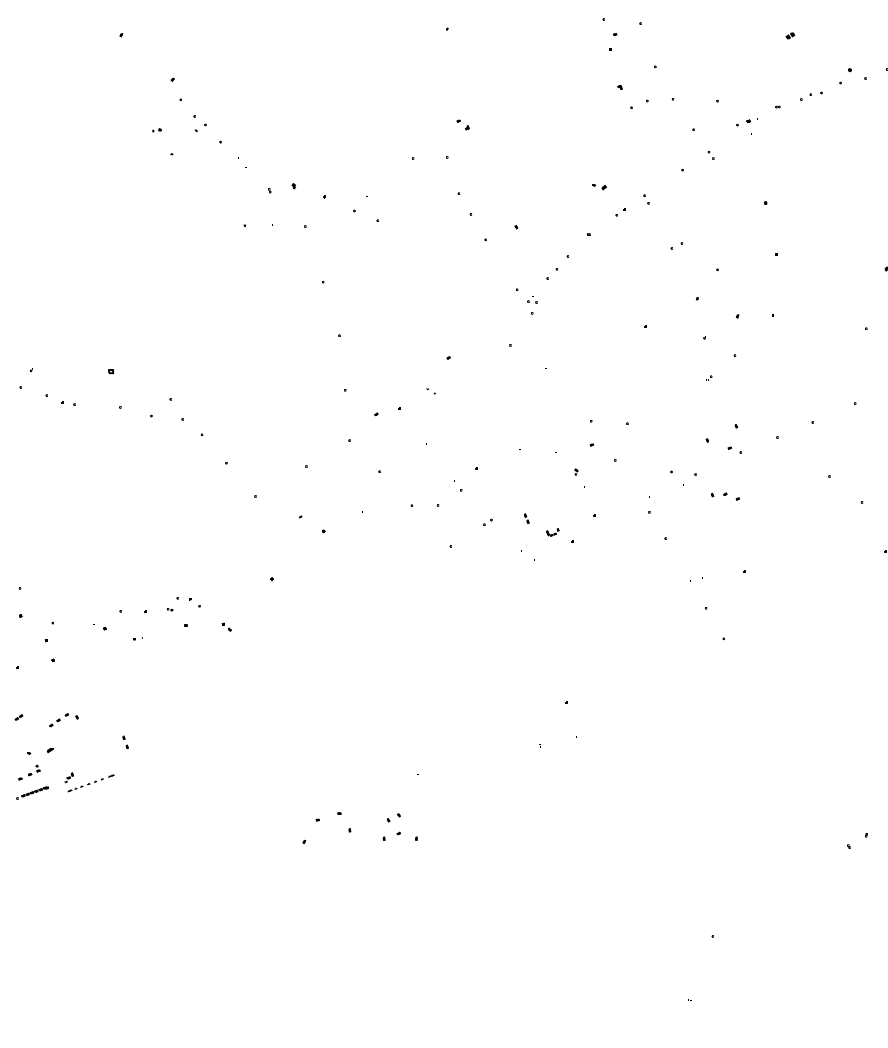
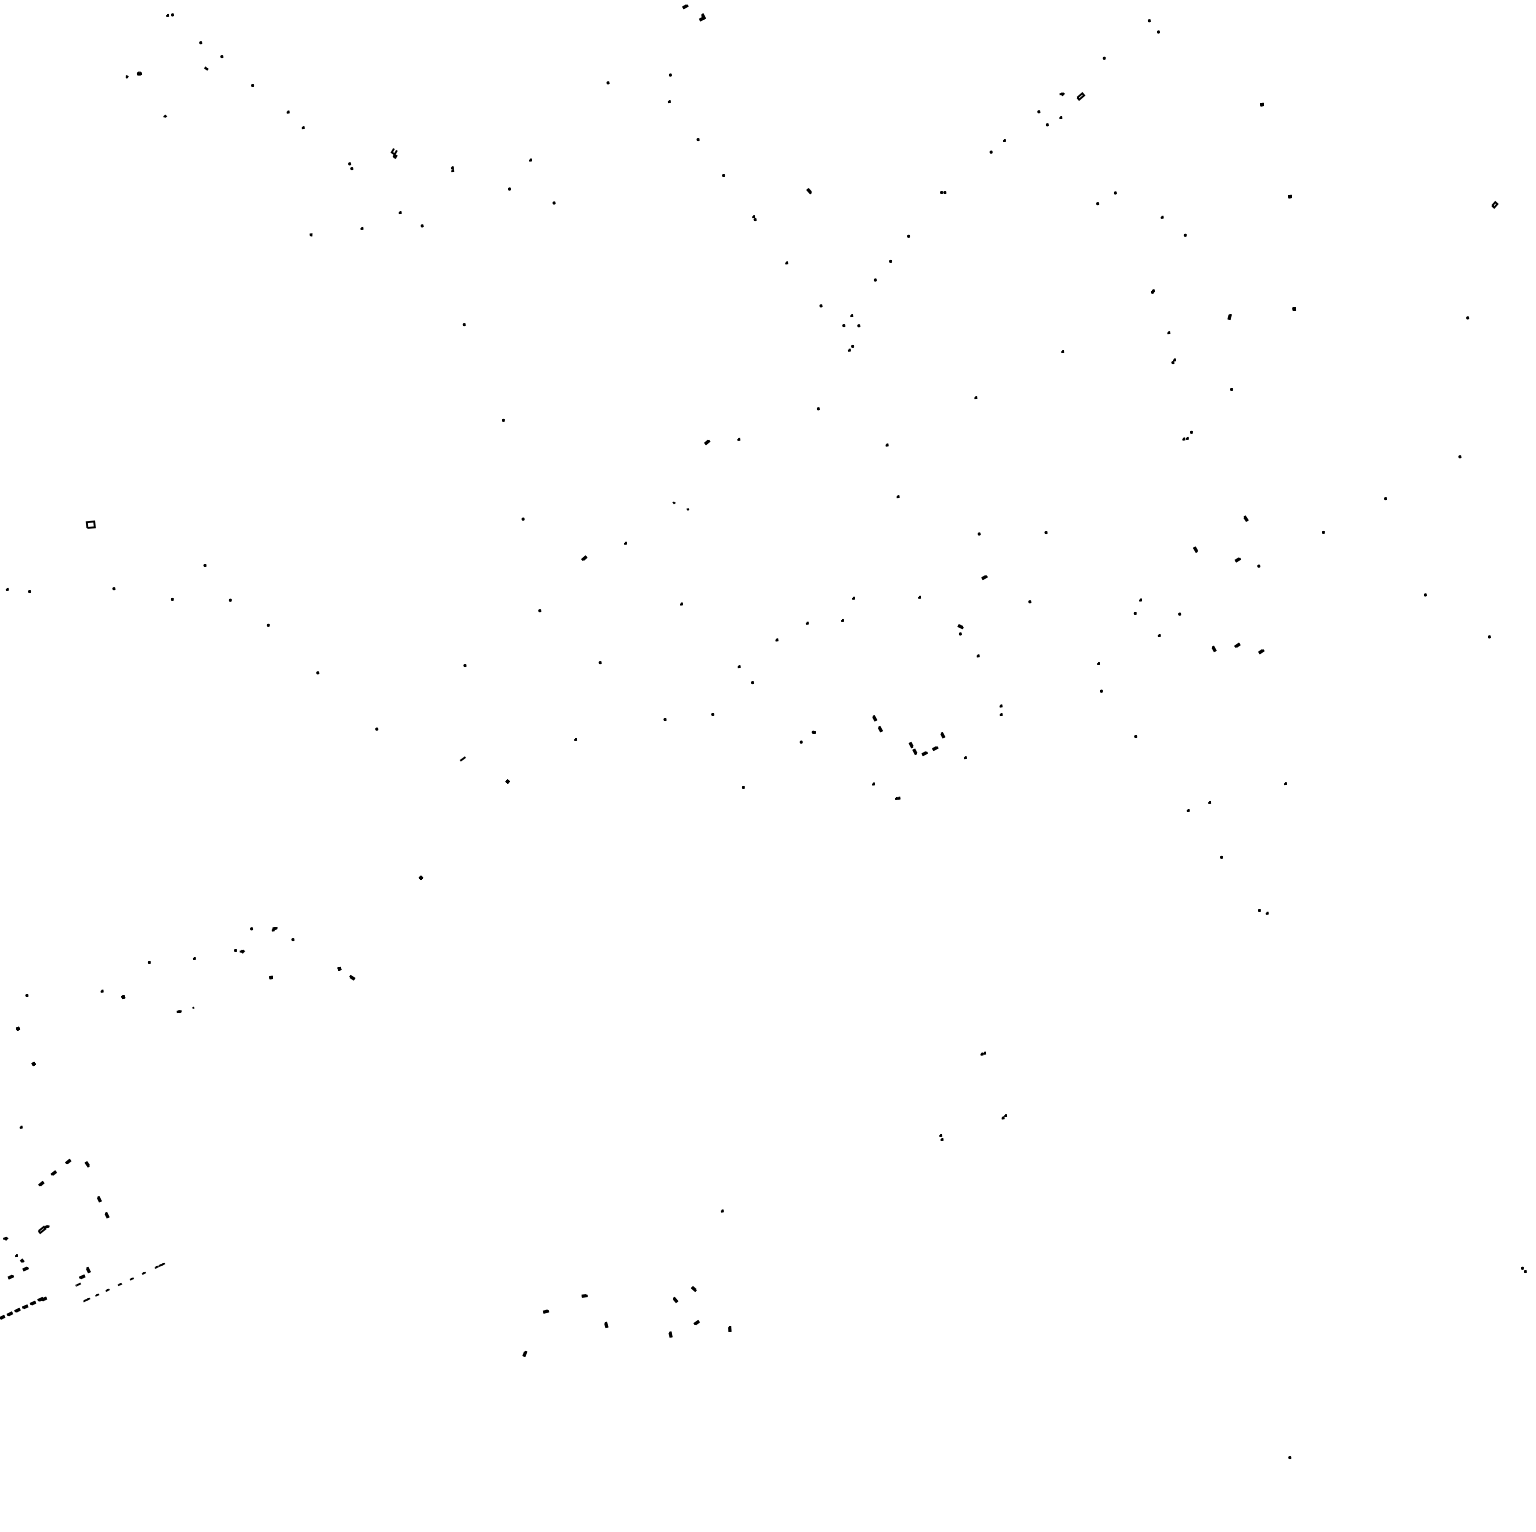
part: (599, 187) -> (1072, 97), moved
part: (552, 532) -> (927, 744), size x1.67
part: (125, 741) -> (102, 1205), moved

